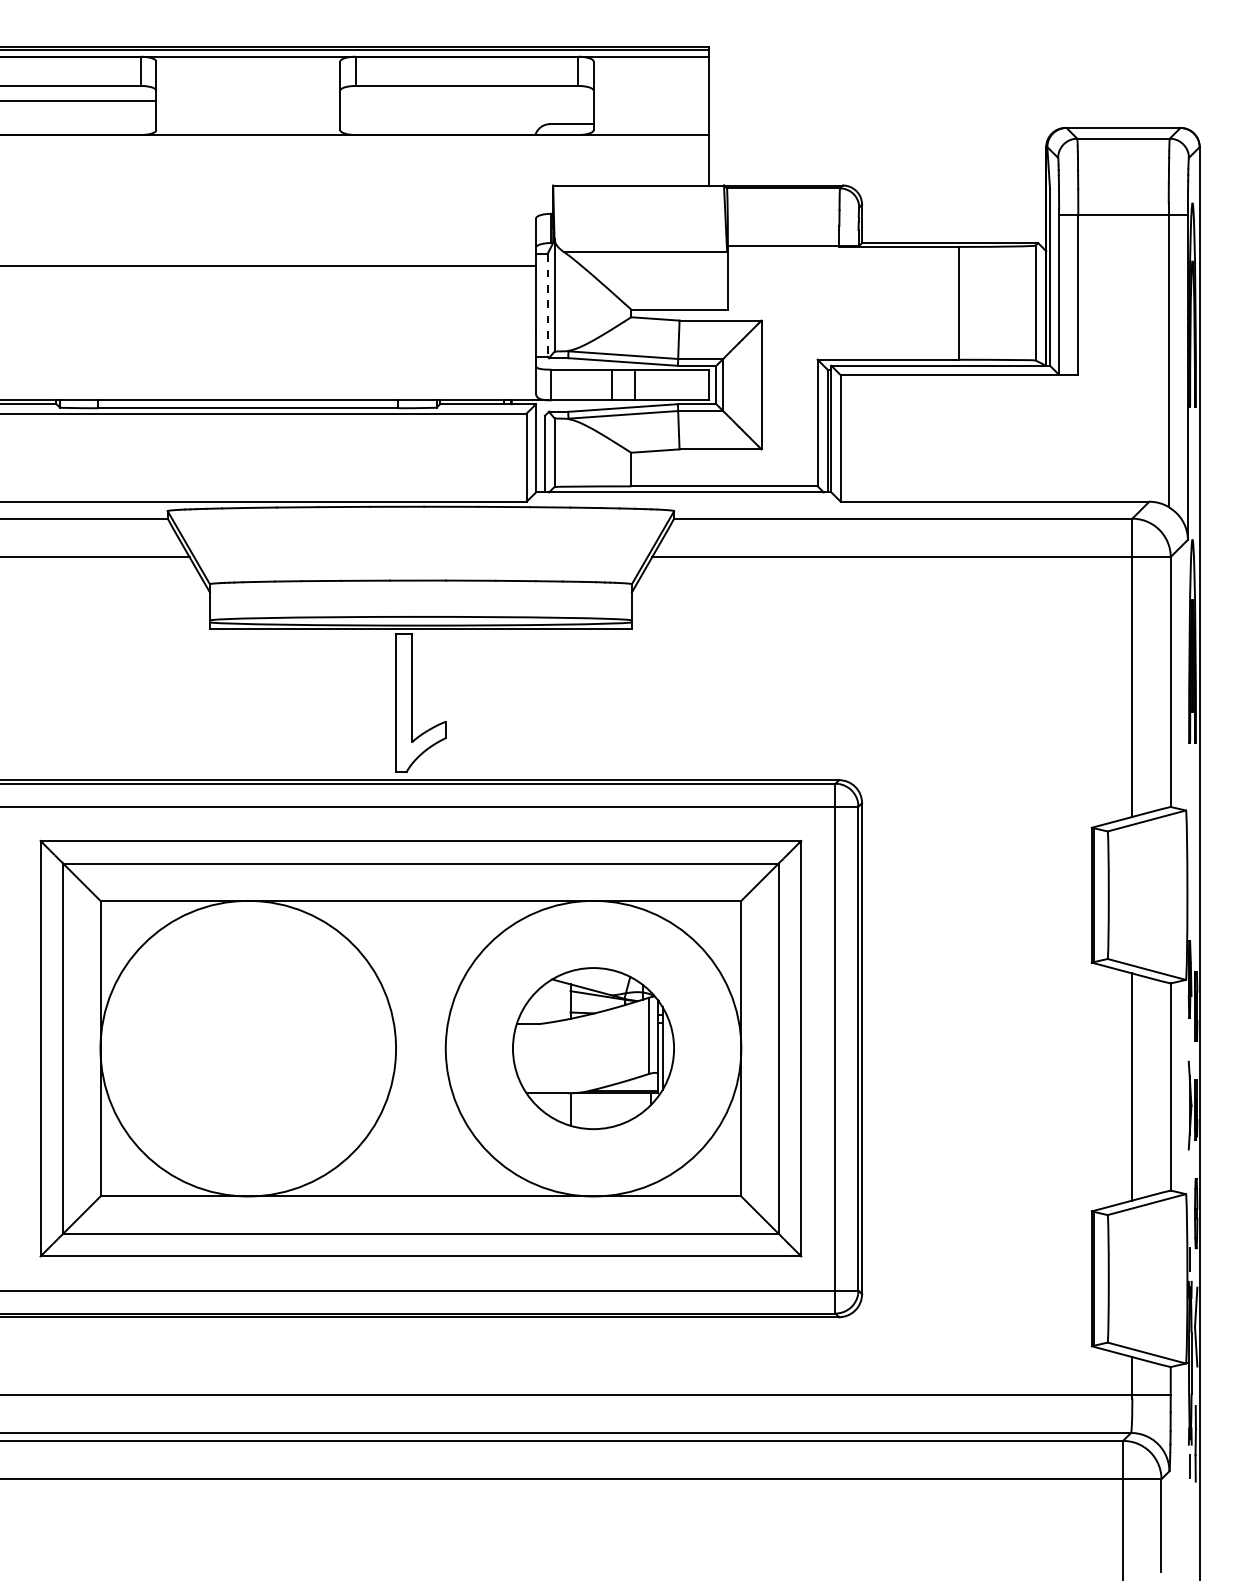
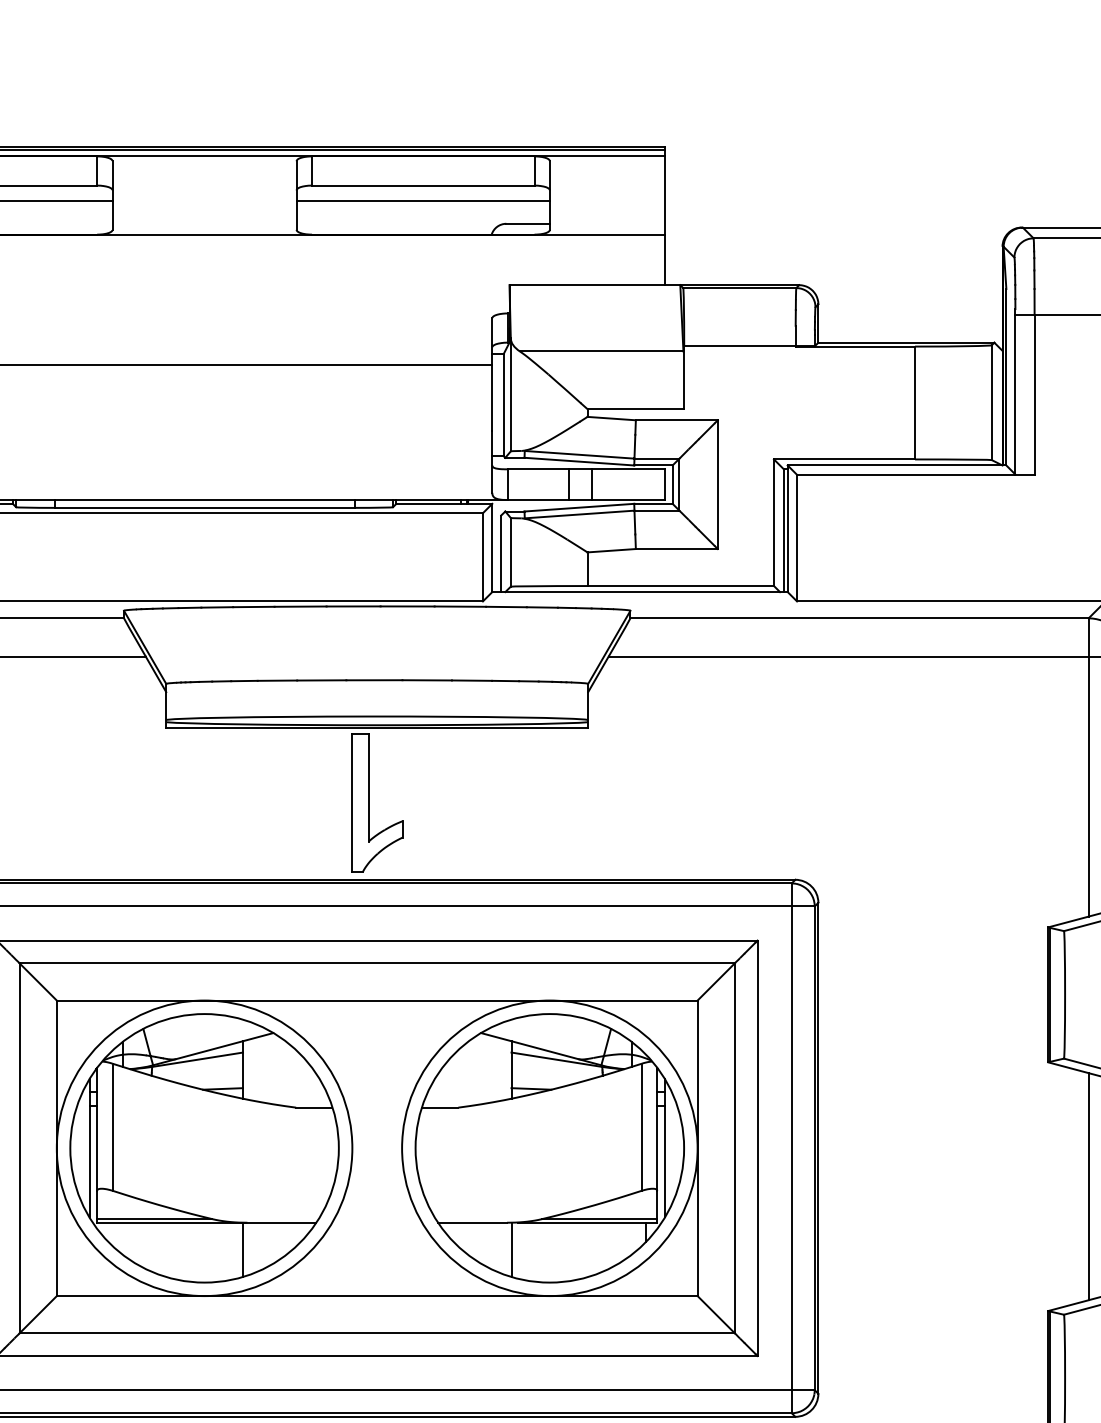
line: (466, 101) -> (422, 201), added
line: (547, 305) -> (503, 405), dashed -> solid
part: (248, 1048) -> (204, 1148), added
part: (593, 1048) -> (549, 1148), size x1.67

